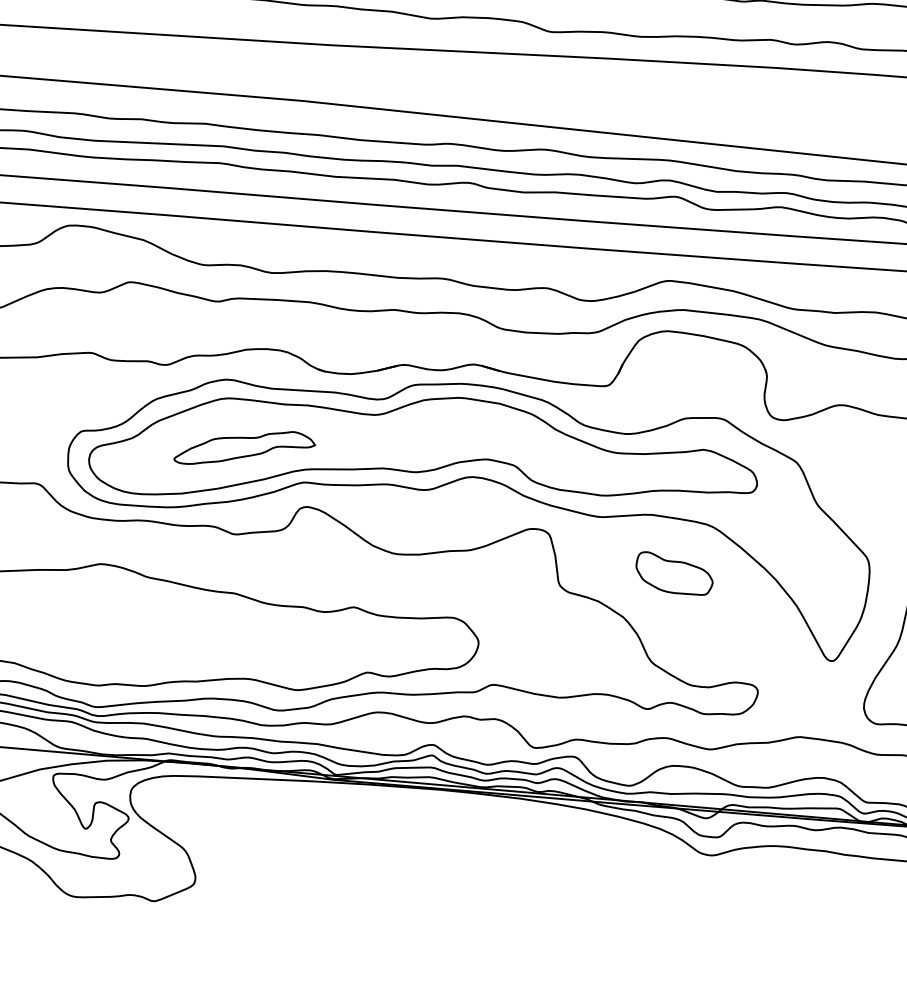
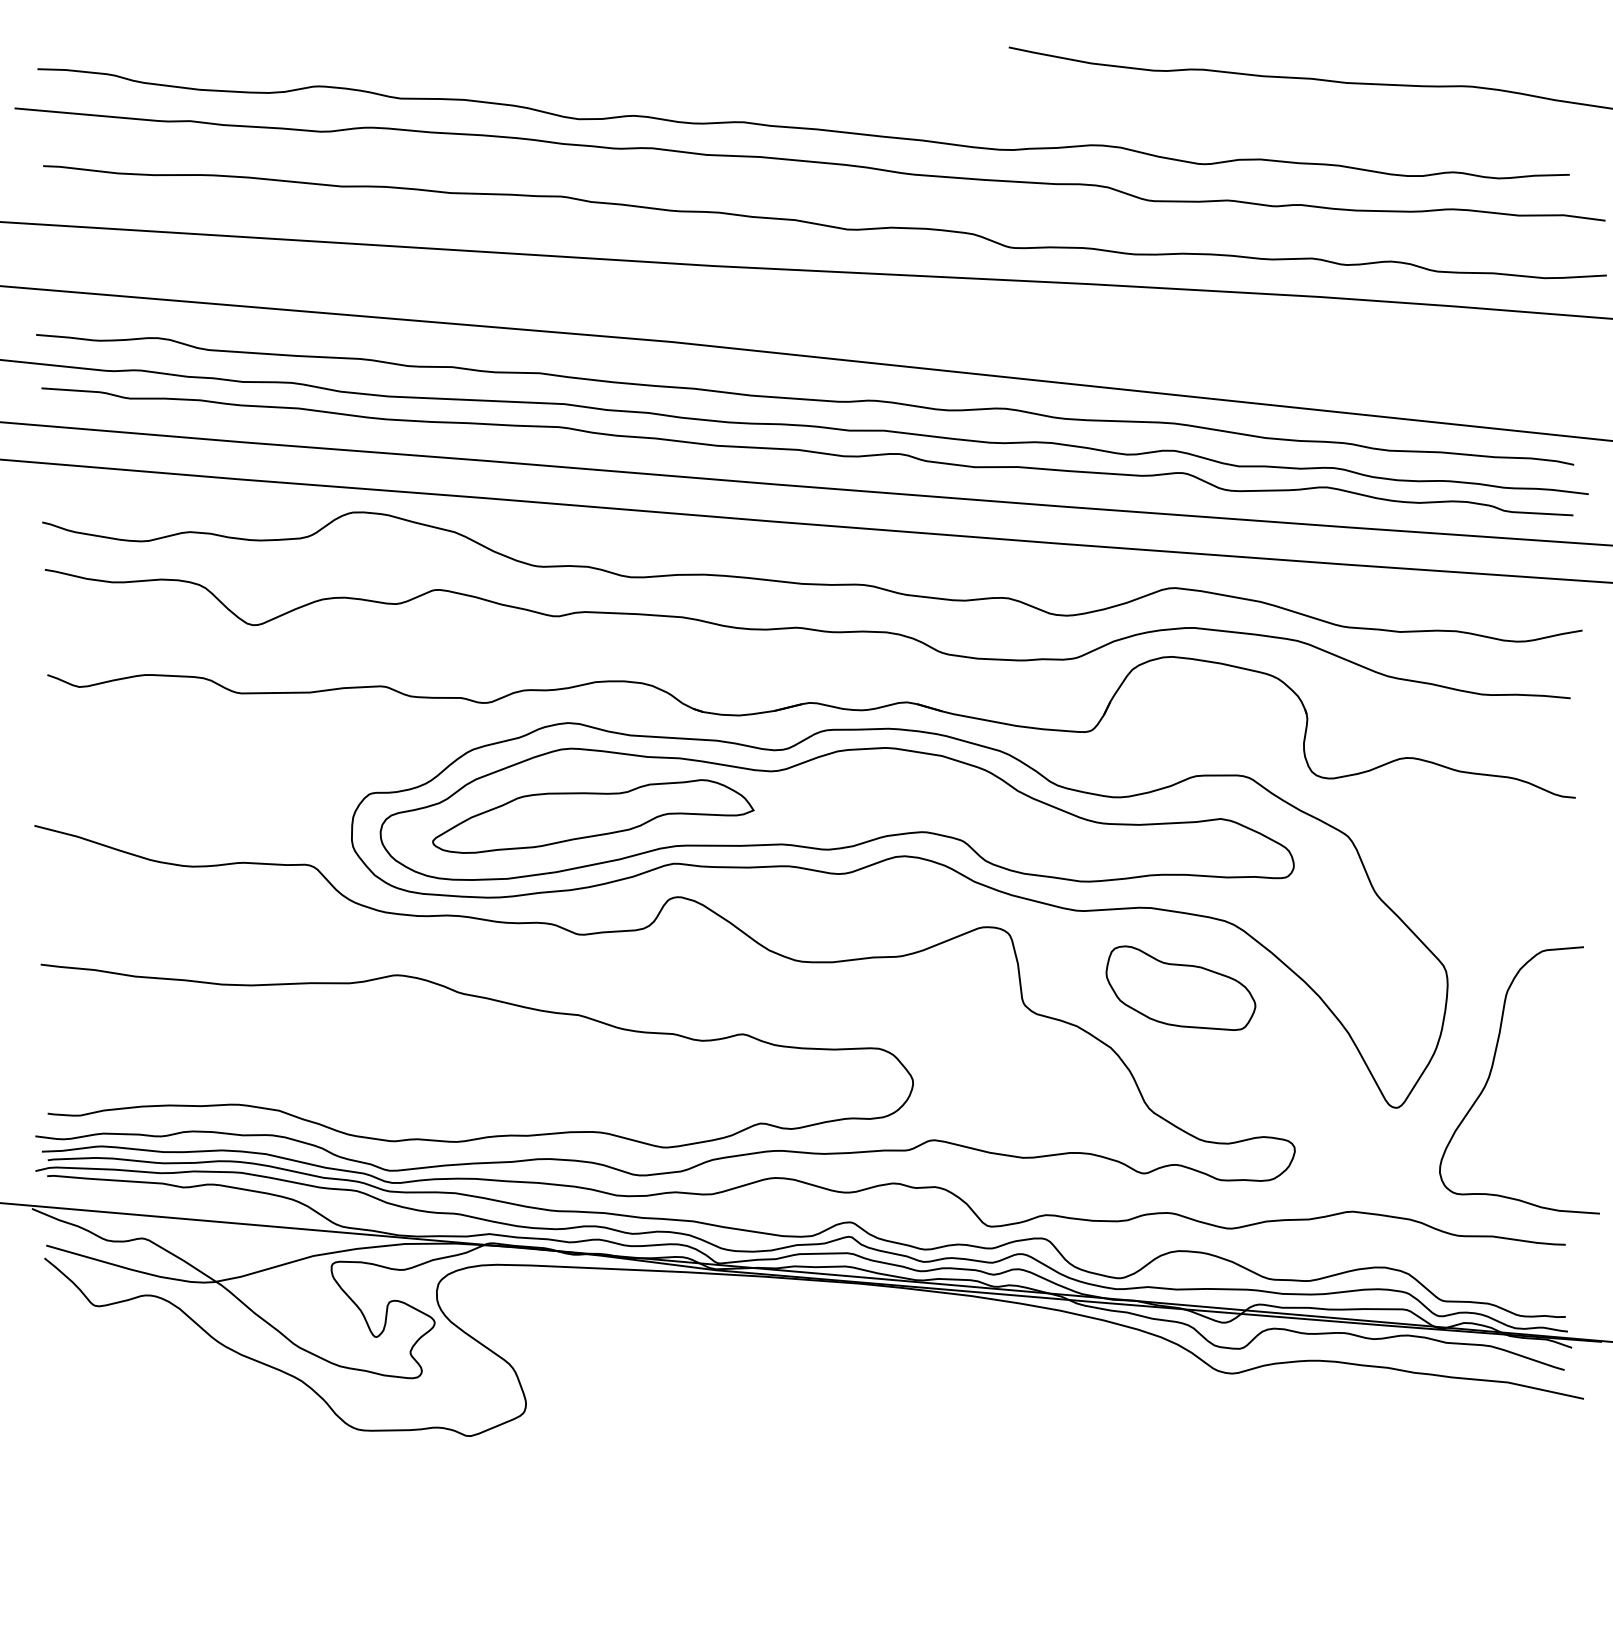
part: (244, 447) -> (593, 816), size x1.67
part: (674, 573) -> (1180, 987), size x1.43

